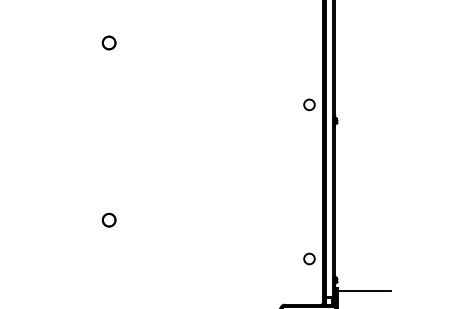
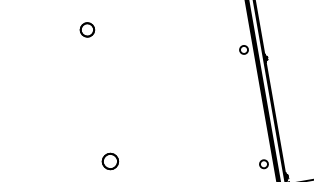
part: (108, 42) -> (86, 29), size x1.4
part: (108, 219) -> (109, 161), size x1.6

